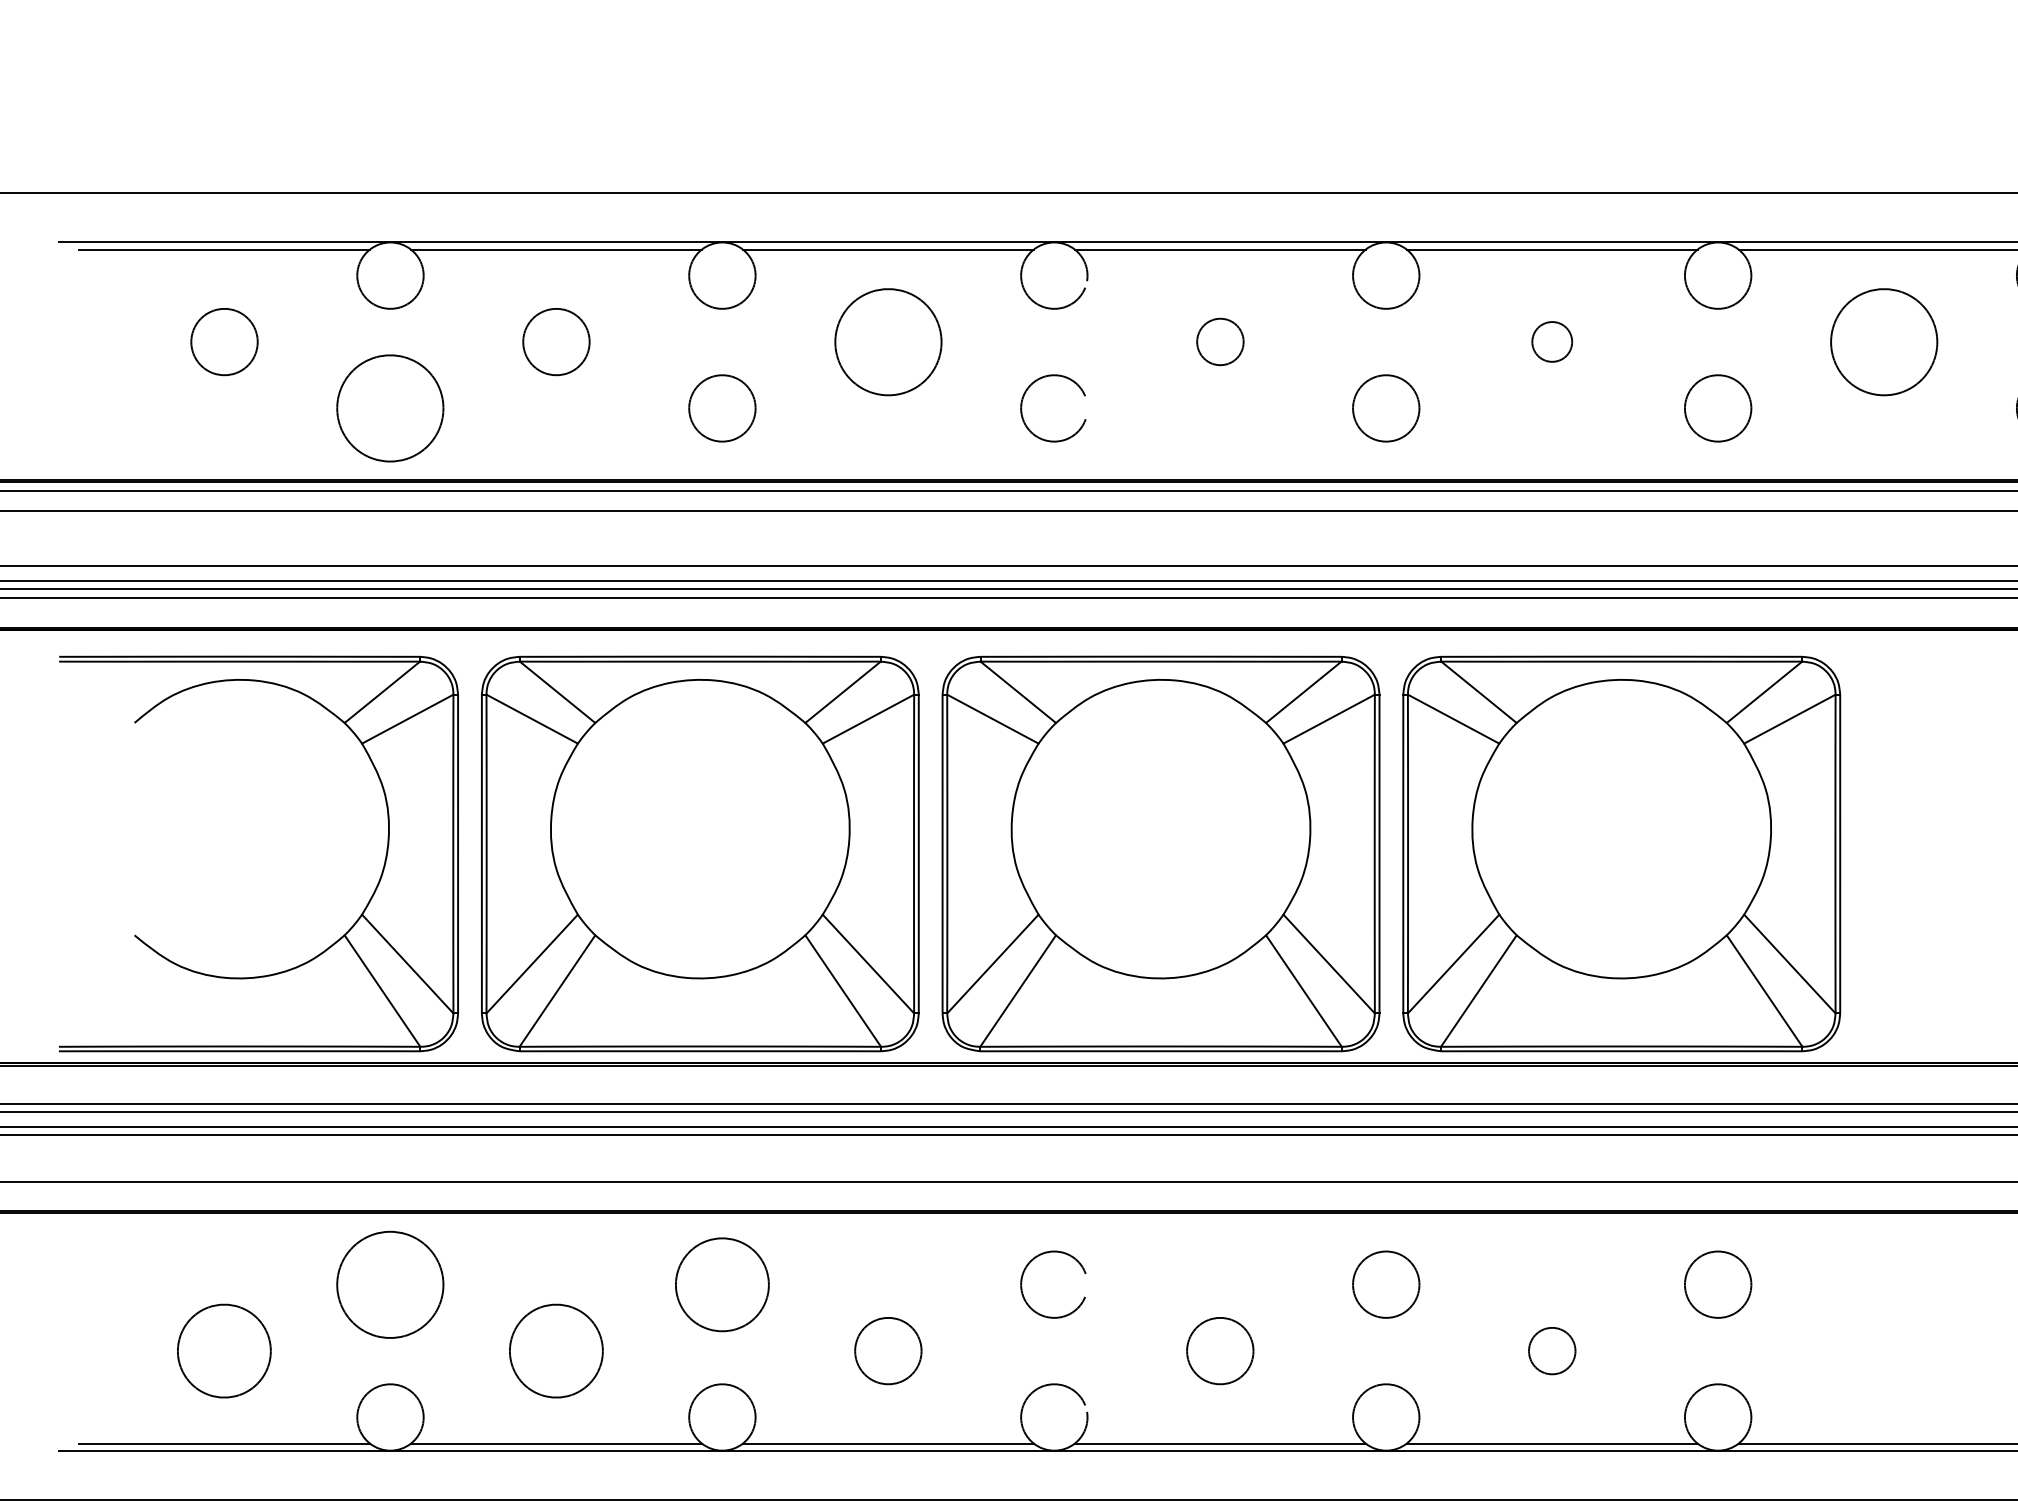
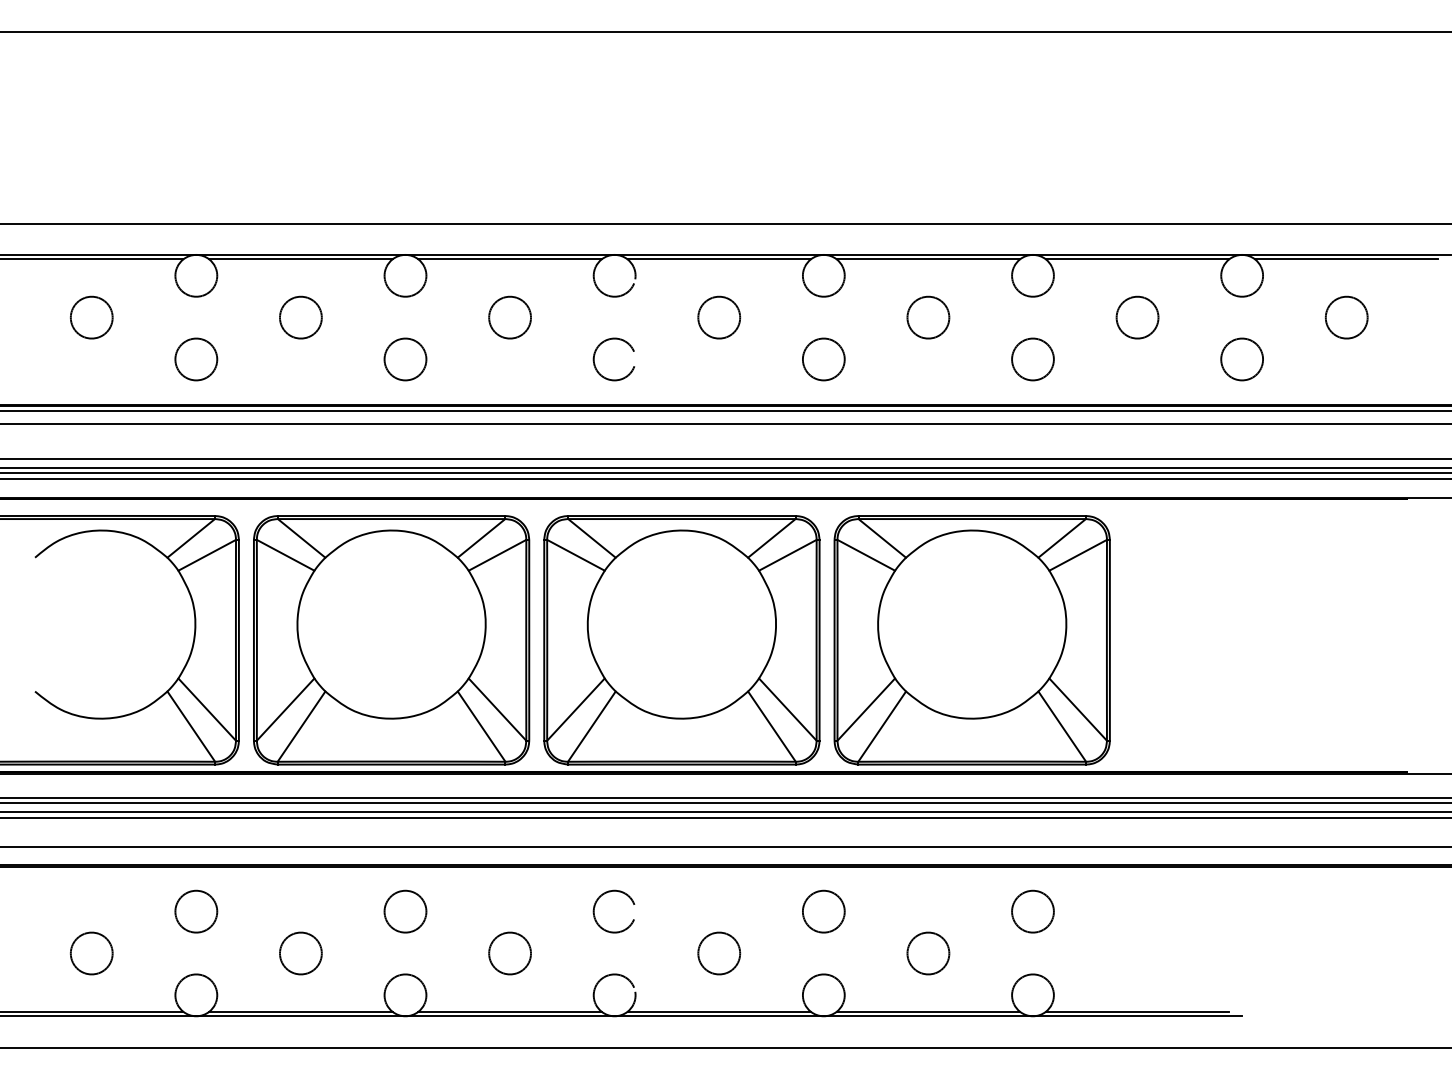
part: (887, 341) -> (509, 317), size x0.62
part: (1220, 341) -> (719, 317), size x1.43
part: (1552, 341) -> (928, 317), size x1.67
part: (1884, 341) -> (1137, 317), size x0.62
part: (390, 408) -> (196, 359), size x0.62
part: (390, 1284) -> (196, 911), size x0.62
part: (722, 1284) -> (405, 911), size x0.71
part: (224, 1351) -> (91, 953), size x0.71
part: (555, 1351) -> (300, 953), size x0.71
part: (1552, 1351) -> (928, 953), size x1.43

